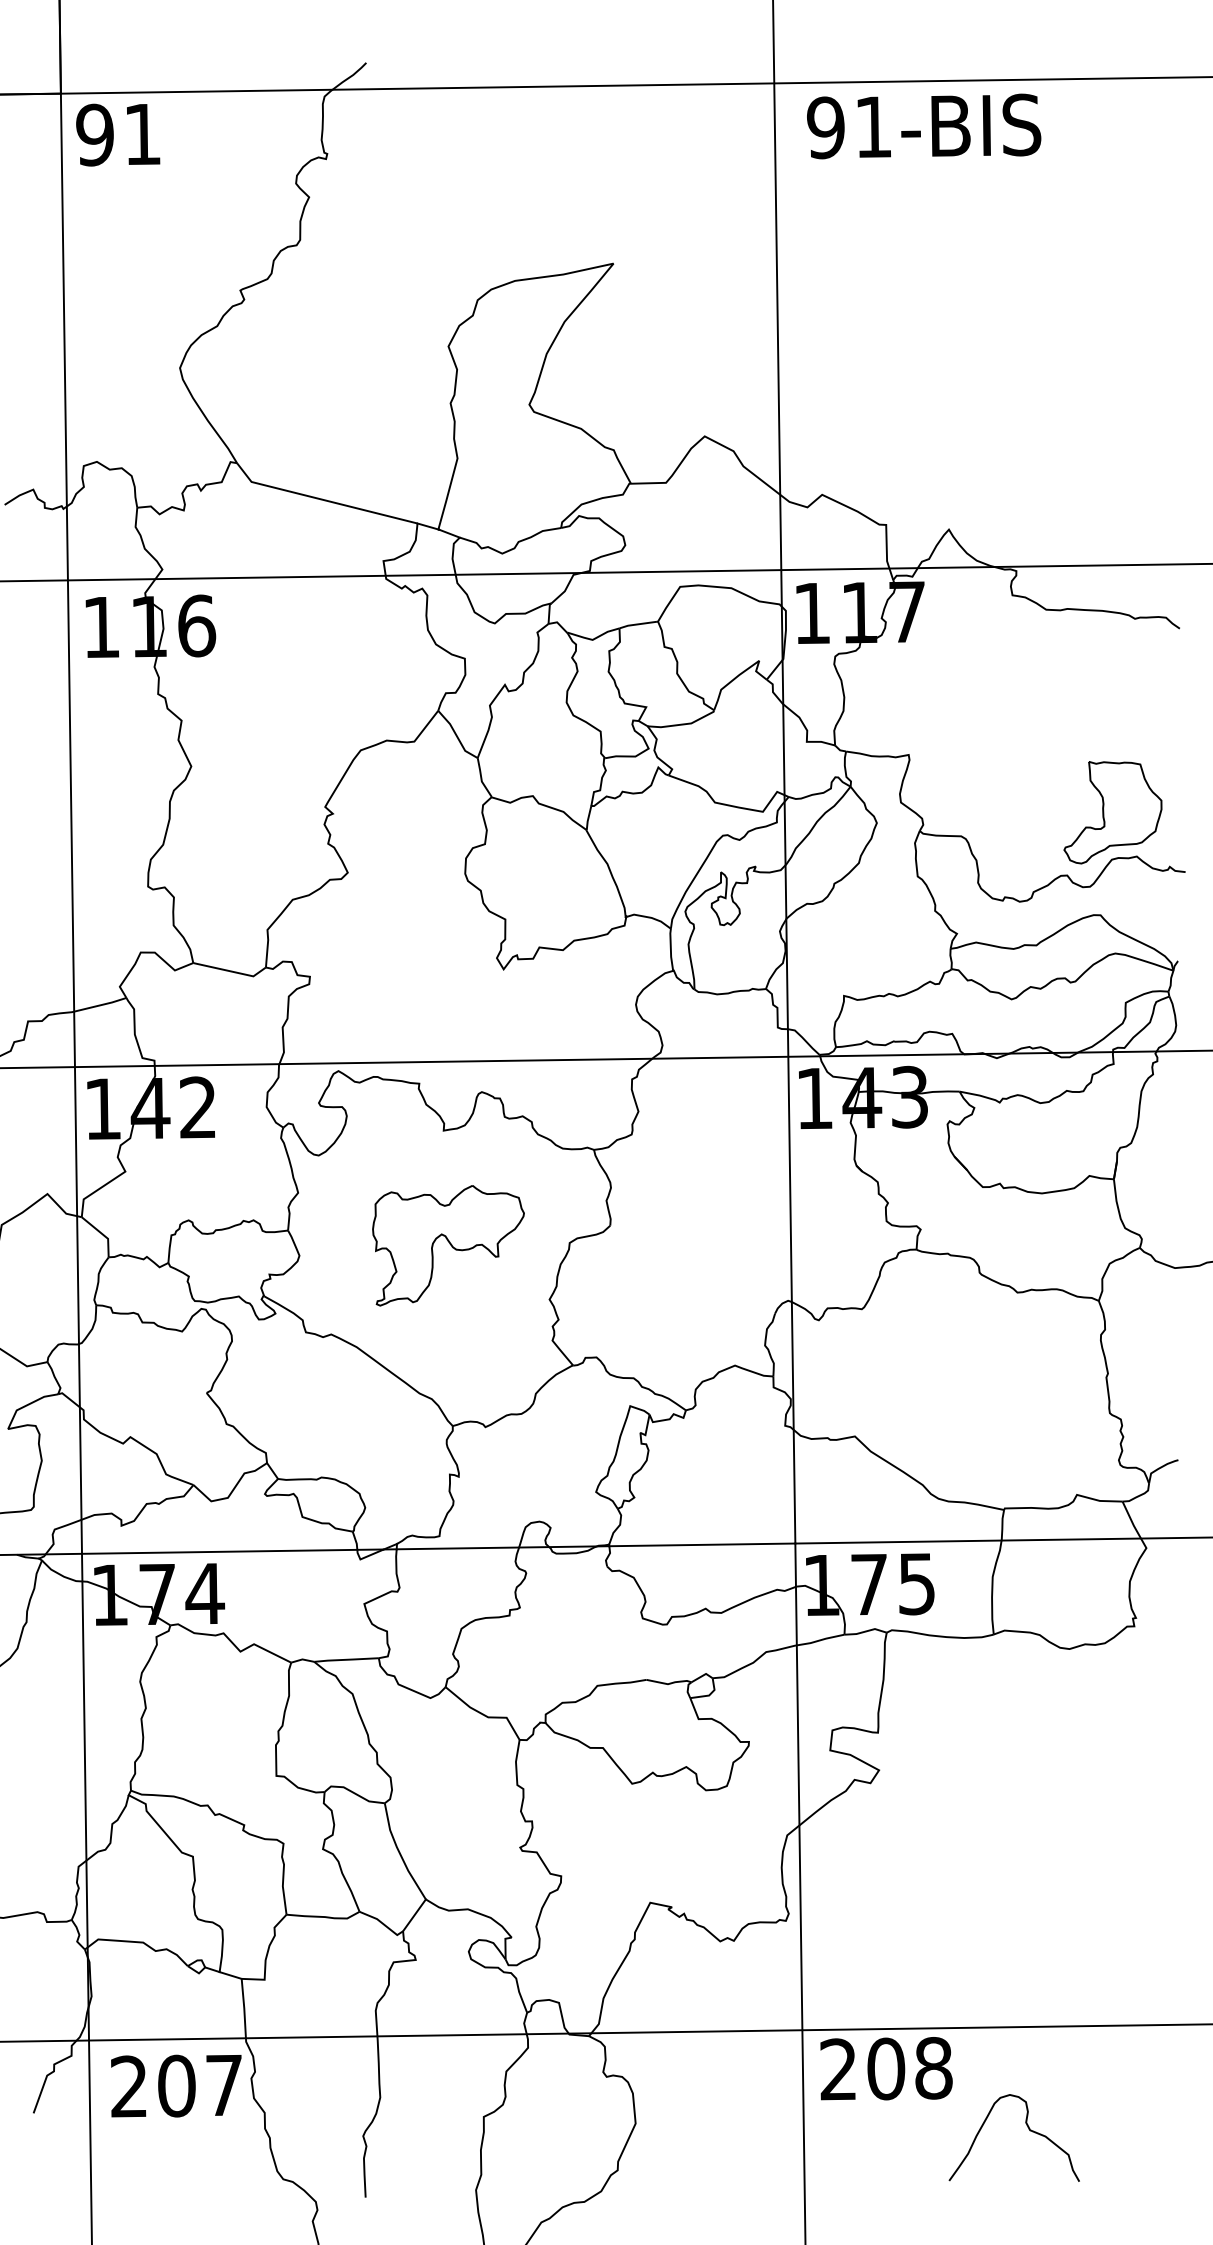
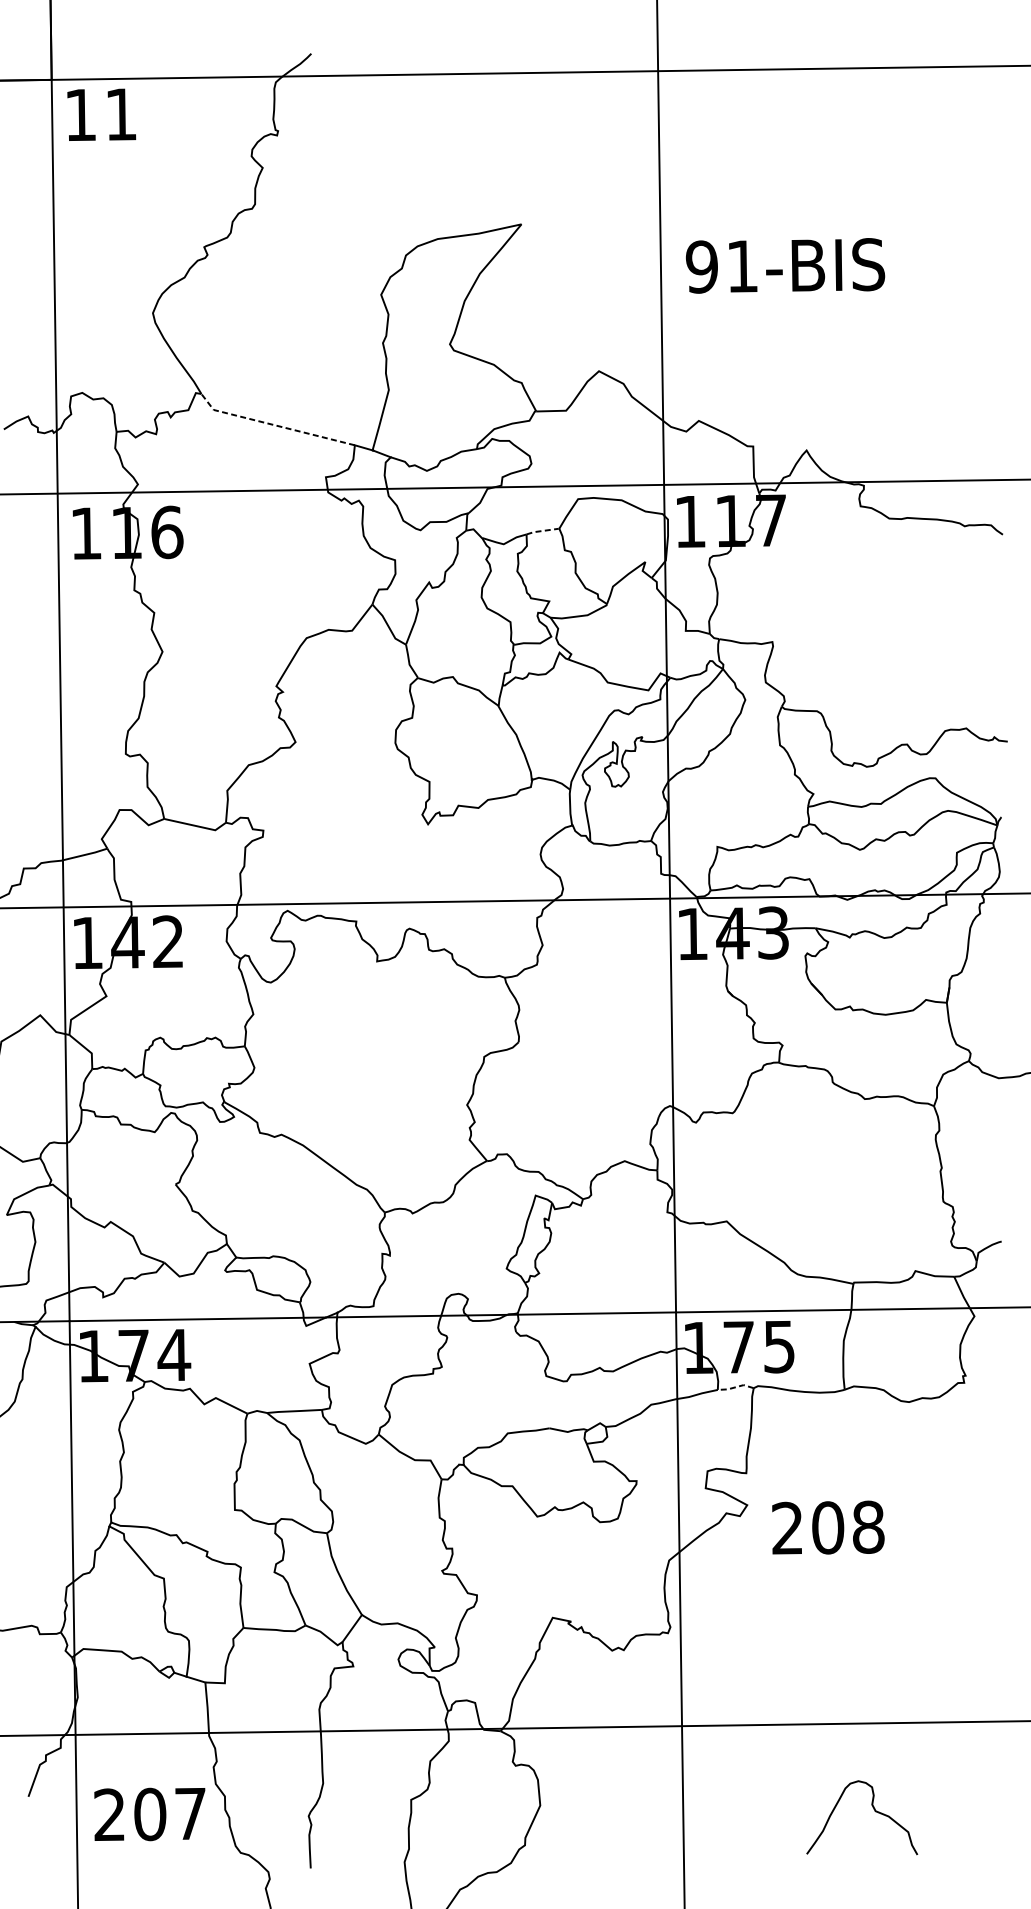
text: (924, 126) -> (785, 265), moved
text: (94, 134) -> (80, 114), 91 -> 11
line: (322, 499) -> (274, 424), solid -> dashed
line: (637, 624) -> (541, 531), solid -> dashed
part: (1112, 812) -> (945, 690), removed
part: (448, 1245) -> (381, 1059), removed
line: (865, 1631) -> (735, 1387), solid -> dashed
text: (886, 2068) -> (828, 1527), moved
text: (176, 2085) -> (149, 1813), moved

